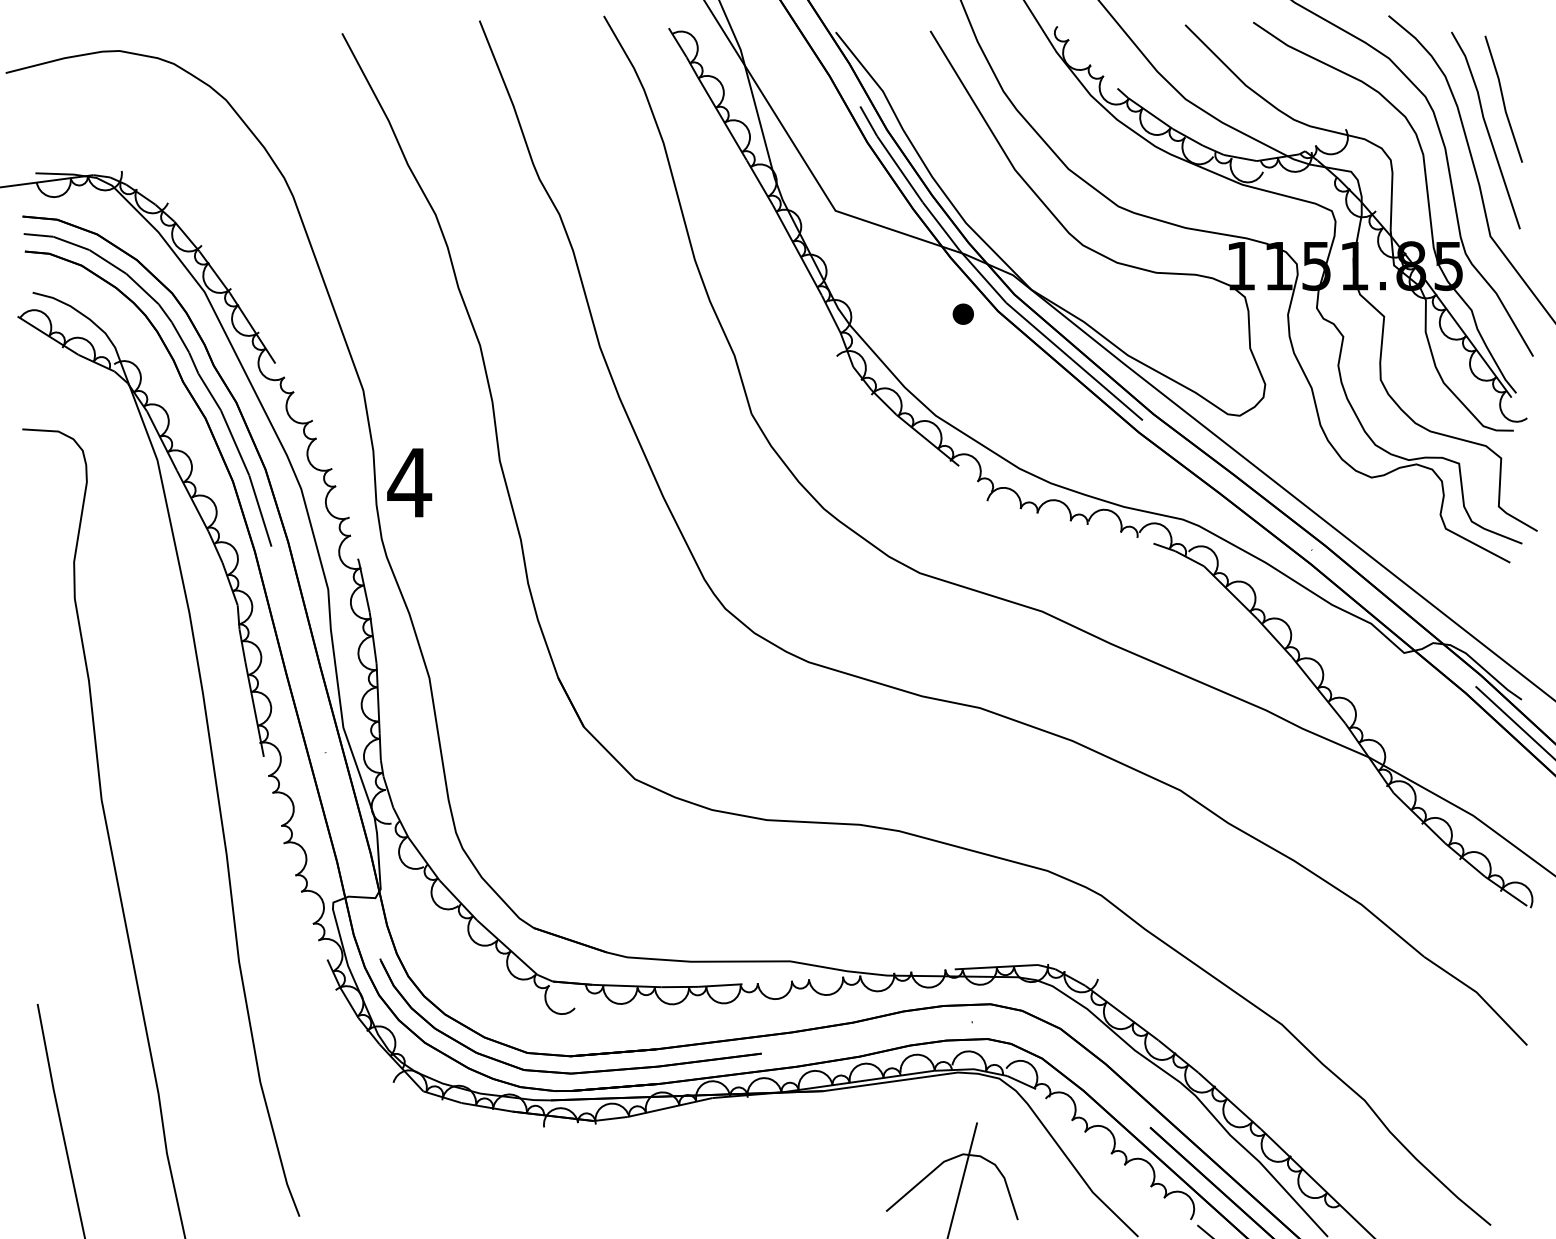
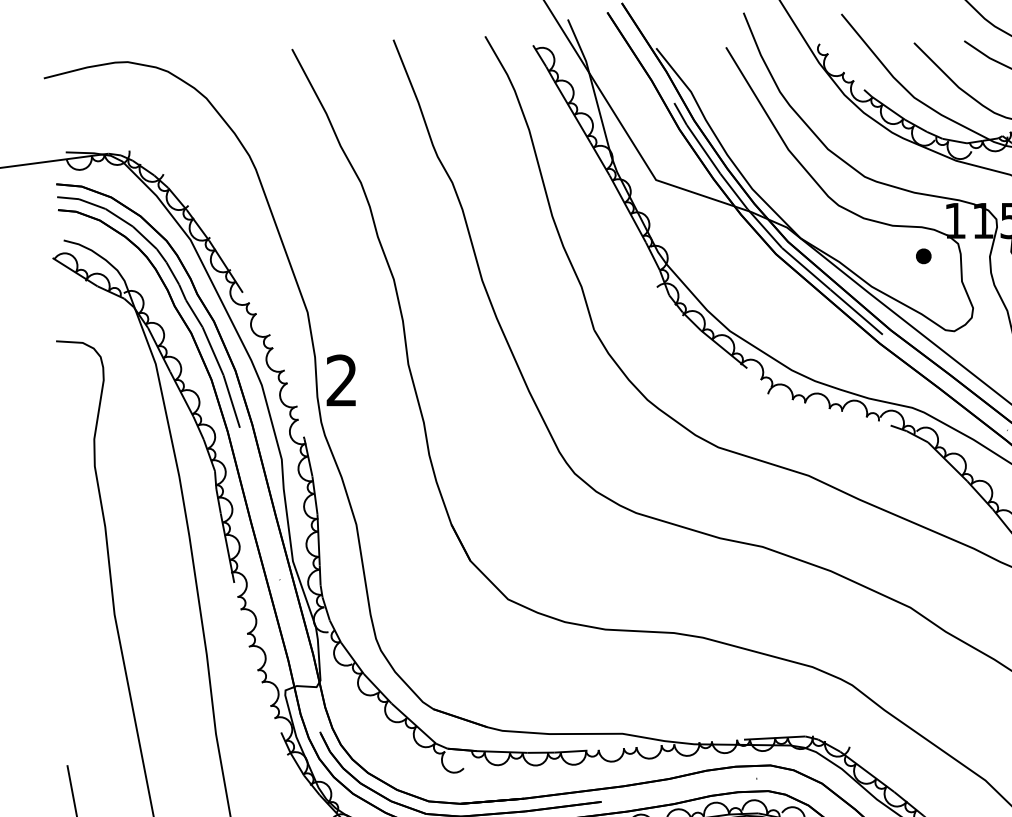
part: (962, 313) -> (923, 255), moved
text: (409, 482) -> (341, 380), 4 -> 2

